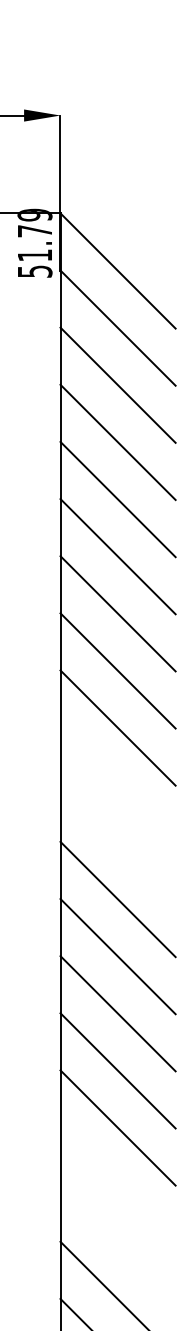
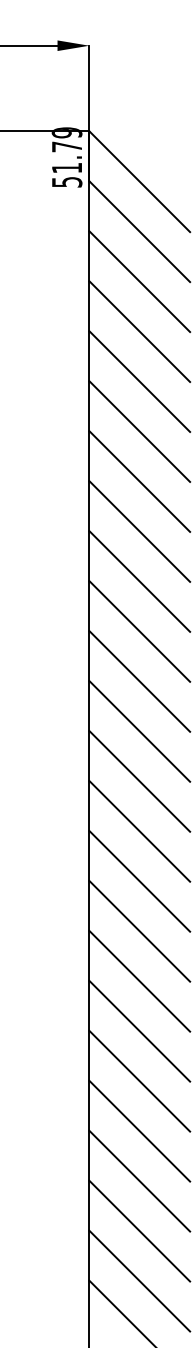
line: (117, 785) -> (139, 631), added
line: (117, 842) -> (139, 681), added
line: (117, 1184) -> (139, 980), added
line: (117, 1241) -> (139, 1030), added

